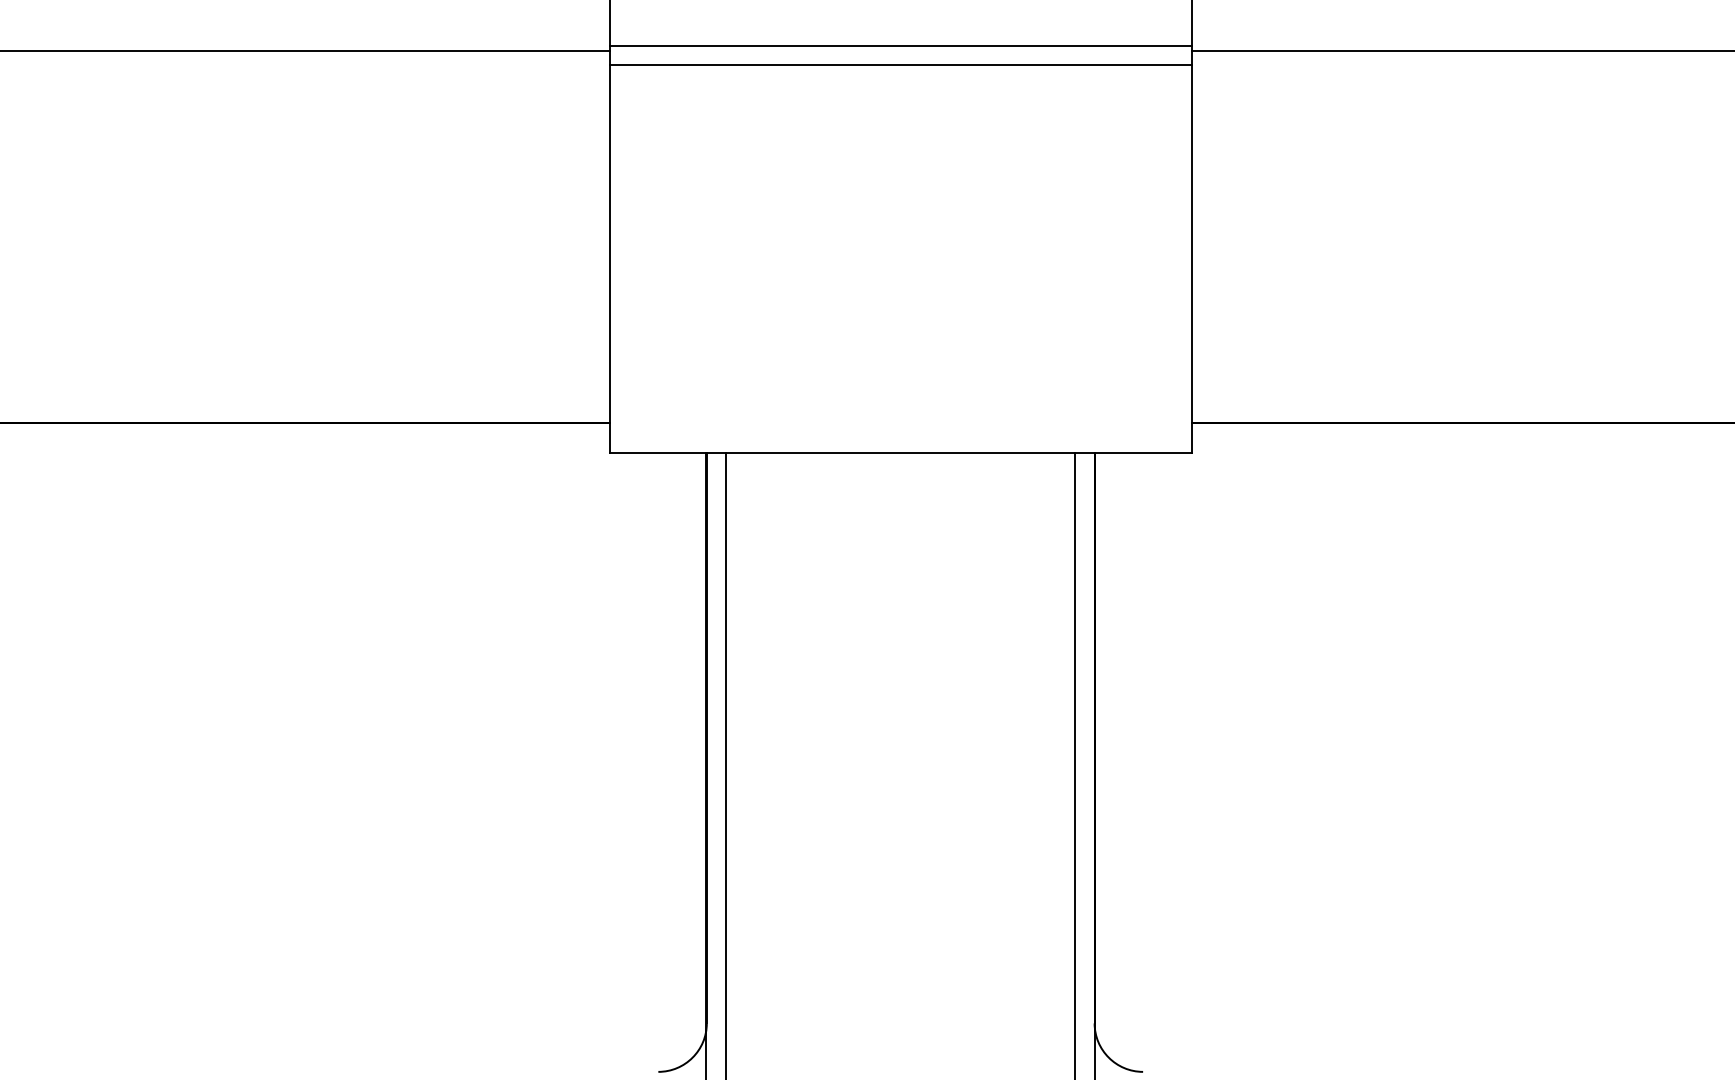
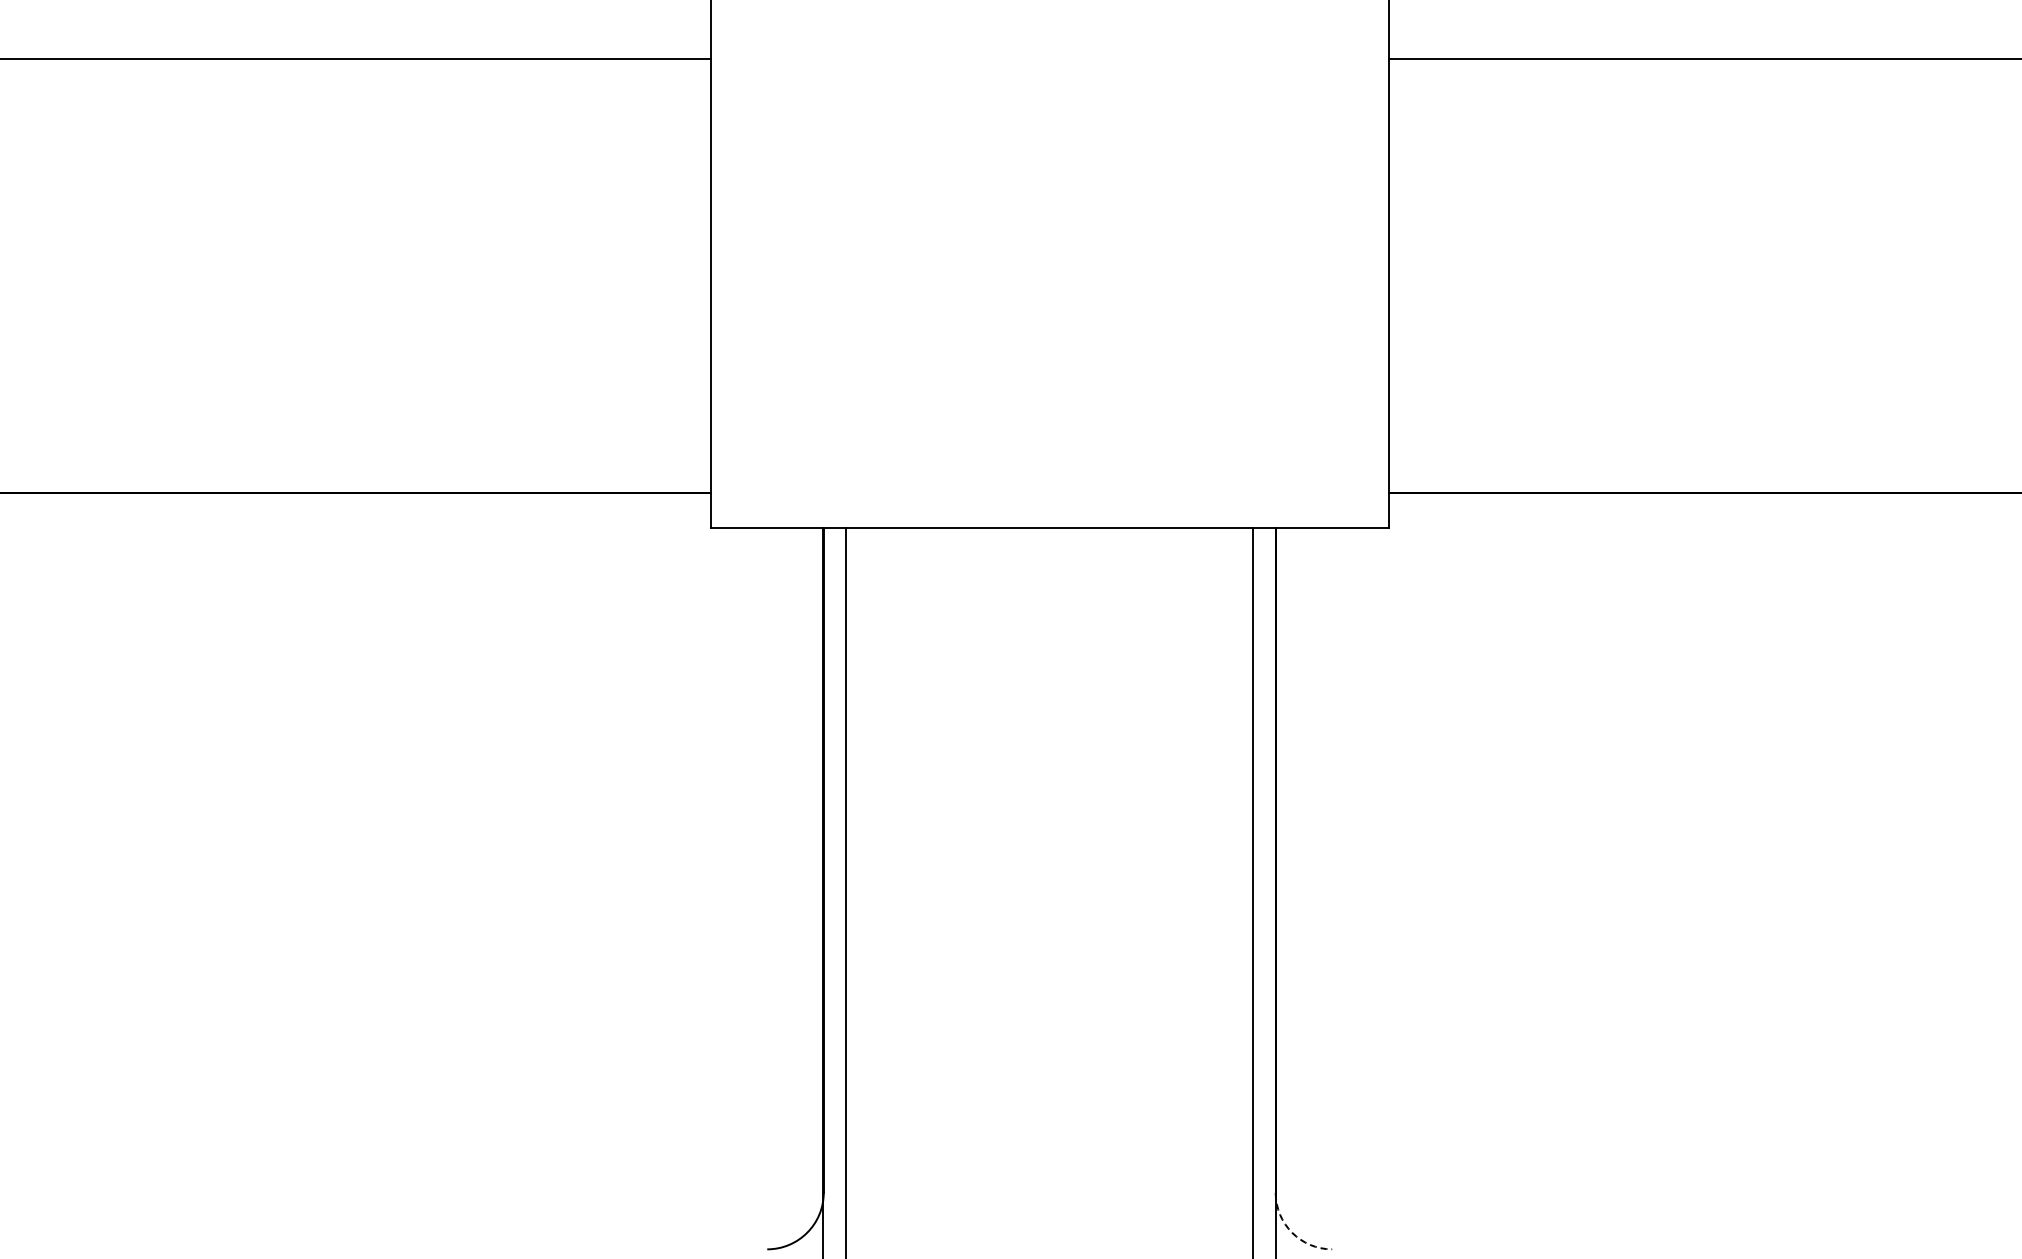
line: (900, 45) -> (1049, 53), removed
line: (900, 65) -> (1049, 76), removed
arc: (1109, 1057) -> (1292, 1232), solid -> dashed

